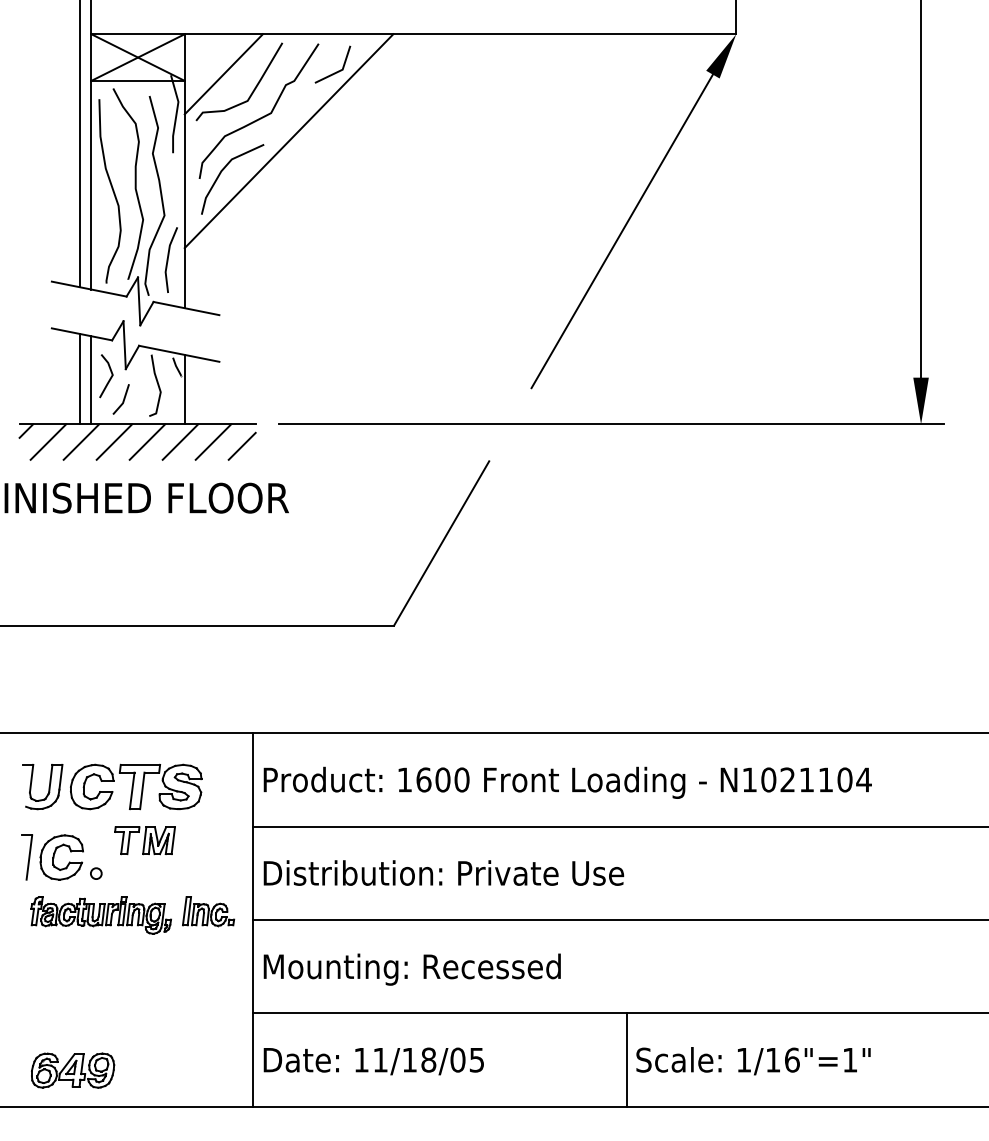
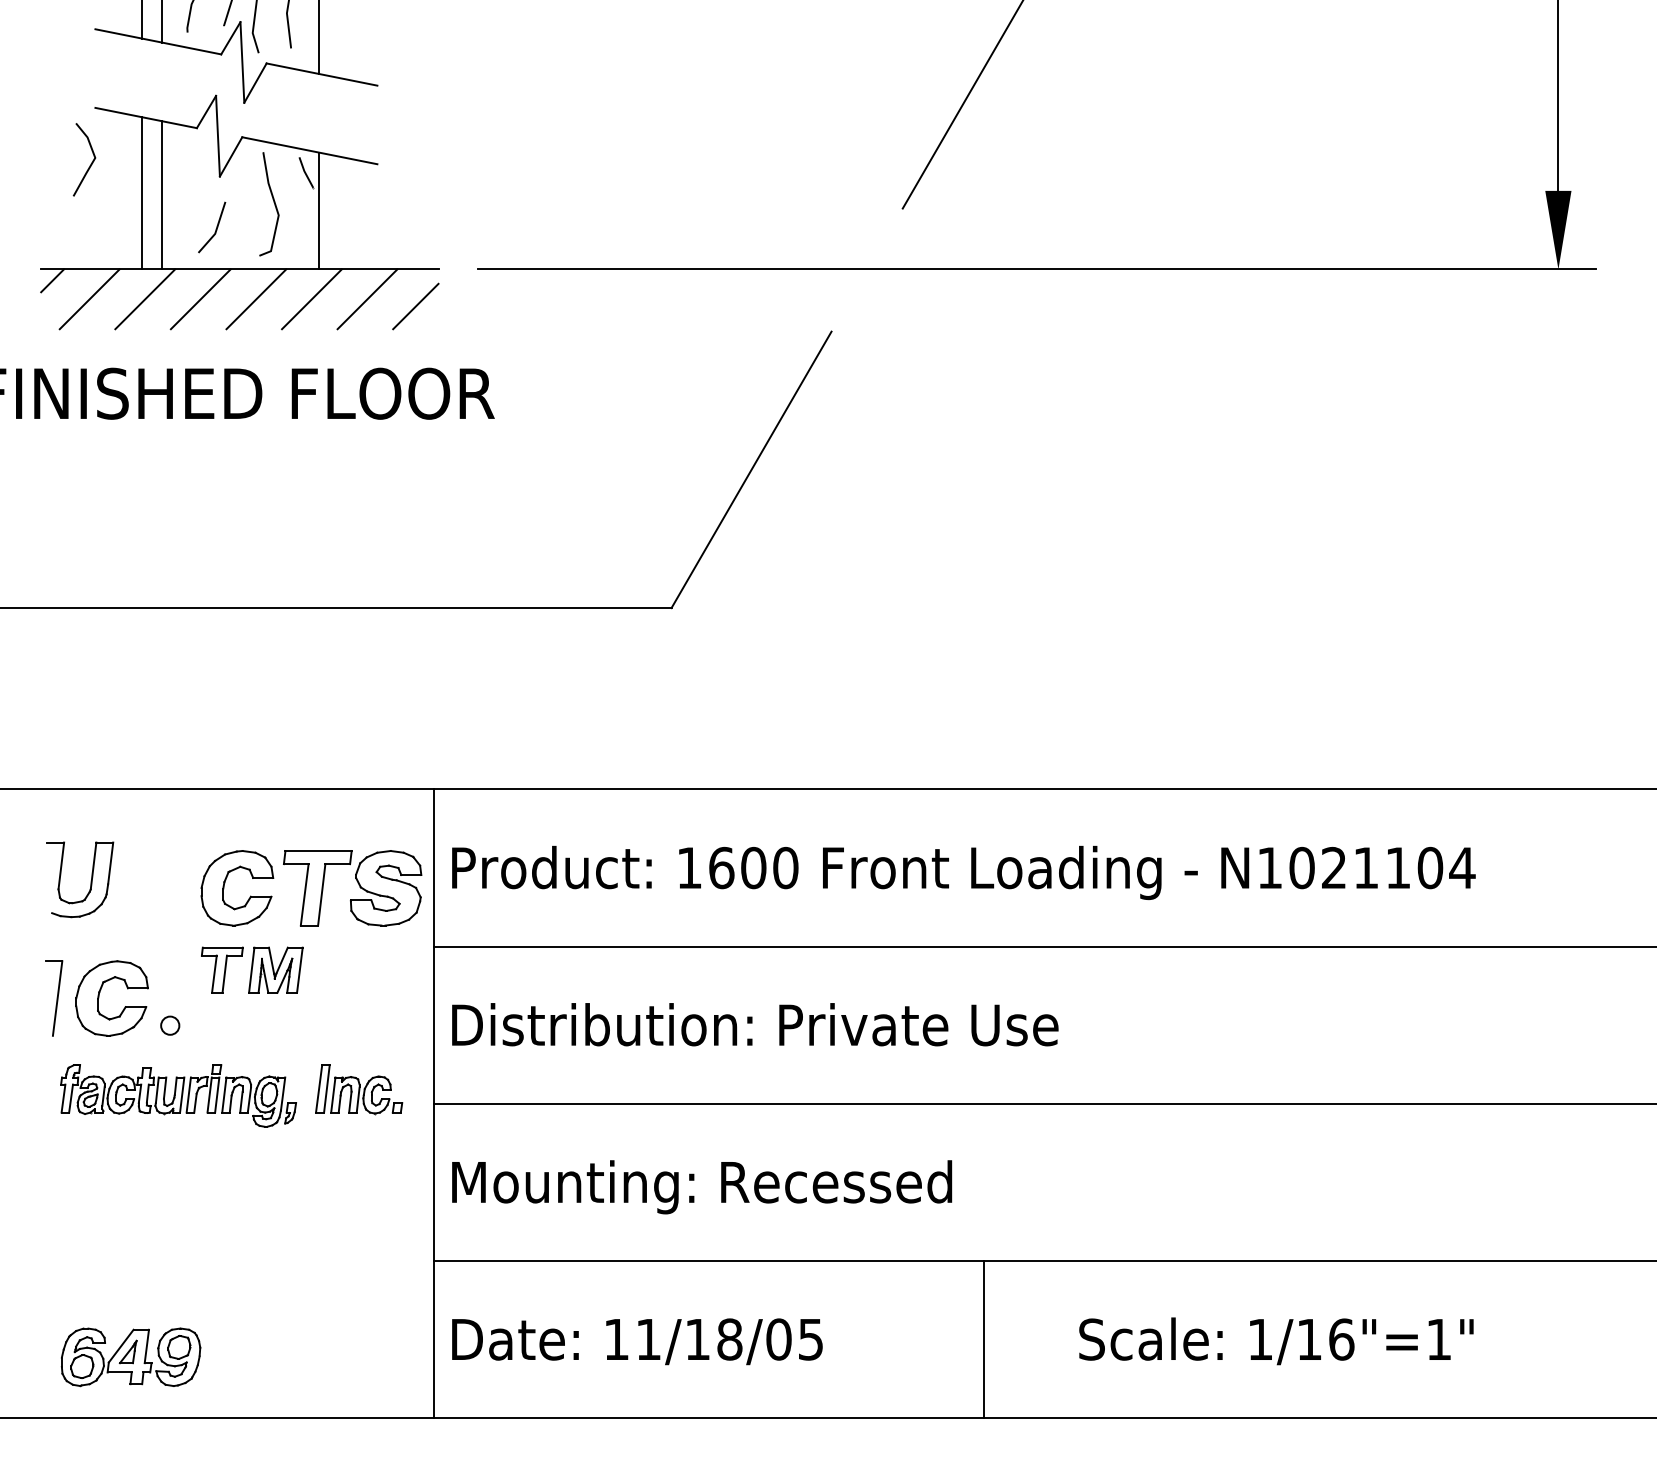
line: (109, 378) -> (89, 163), moved
part: (136, 786) -> (311, 887), moved
line: (626, 1059) -> (983, 1338), moved

